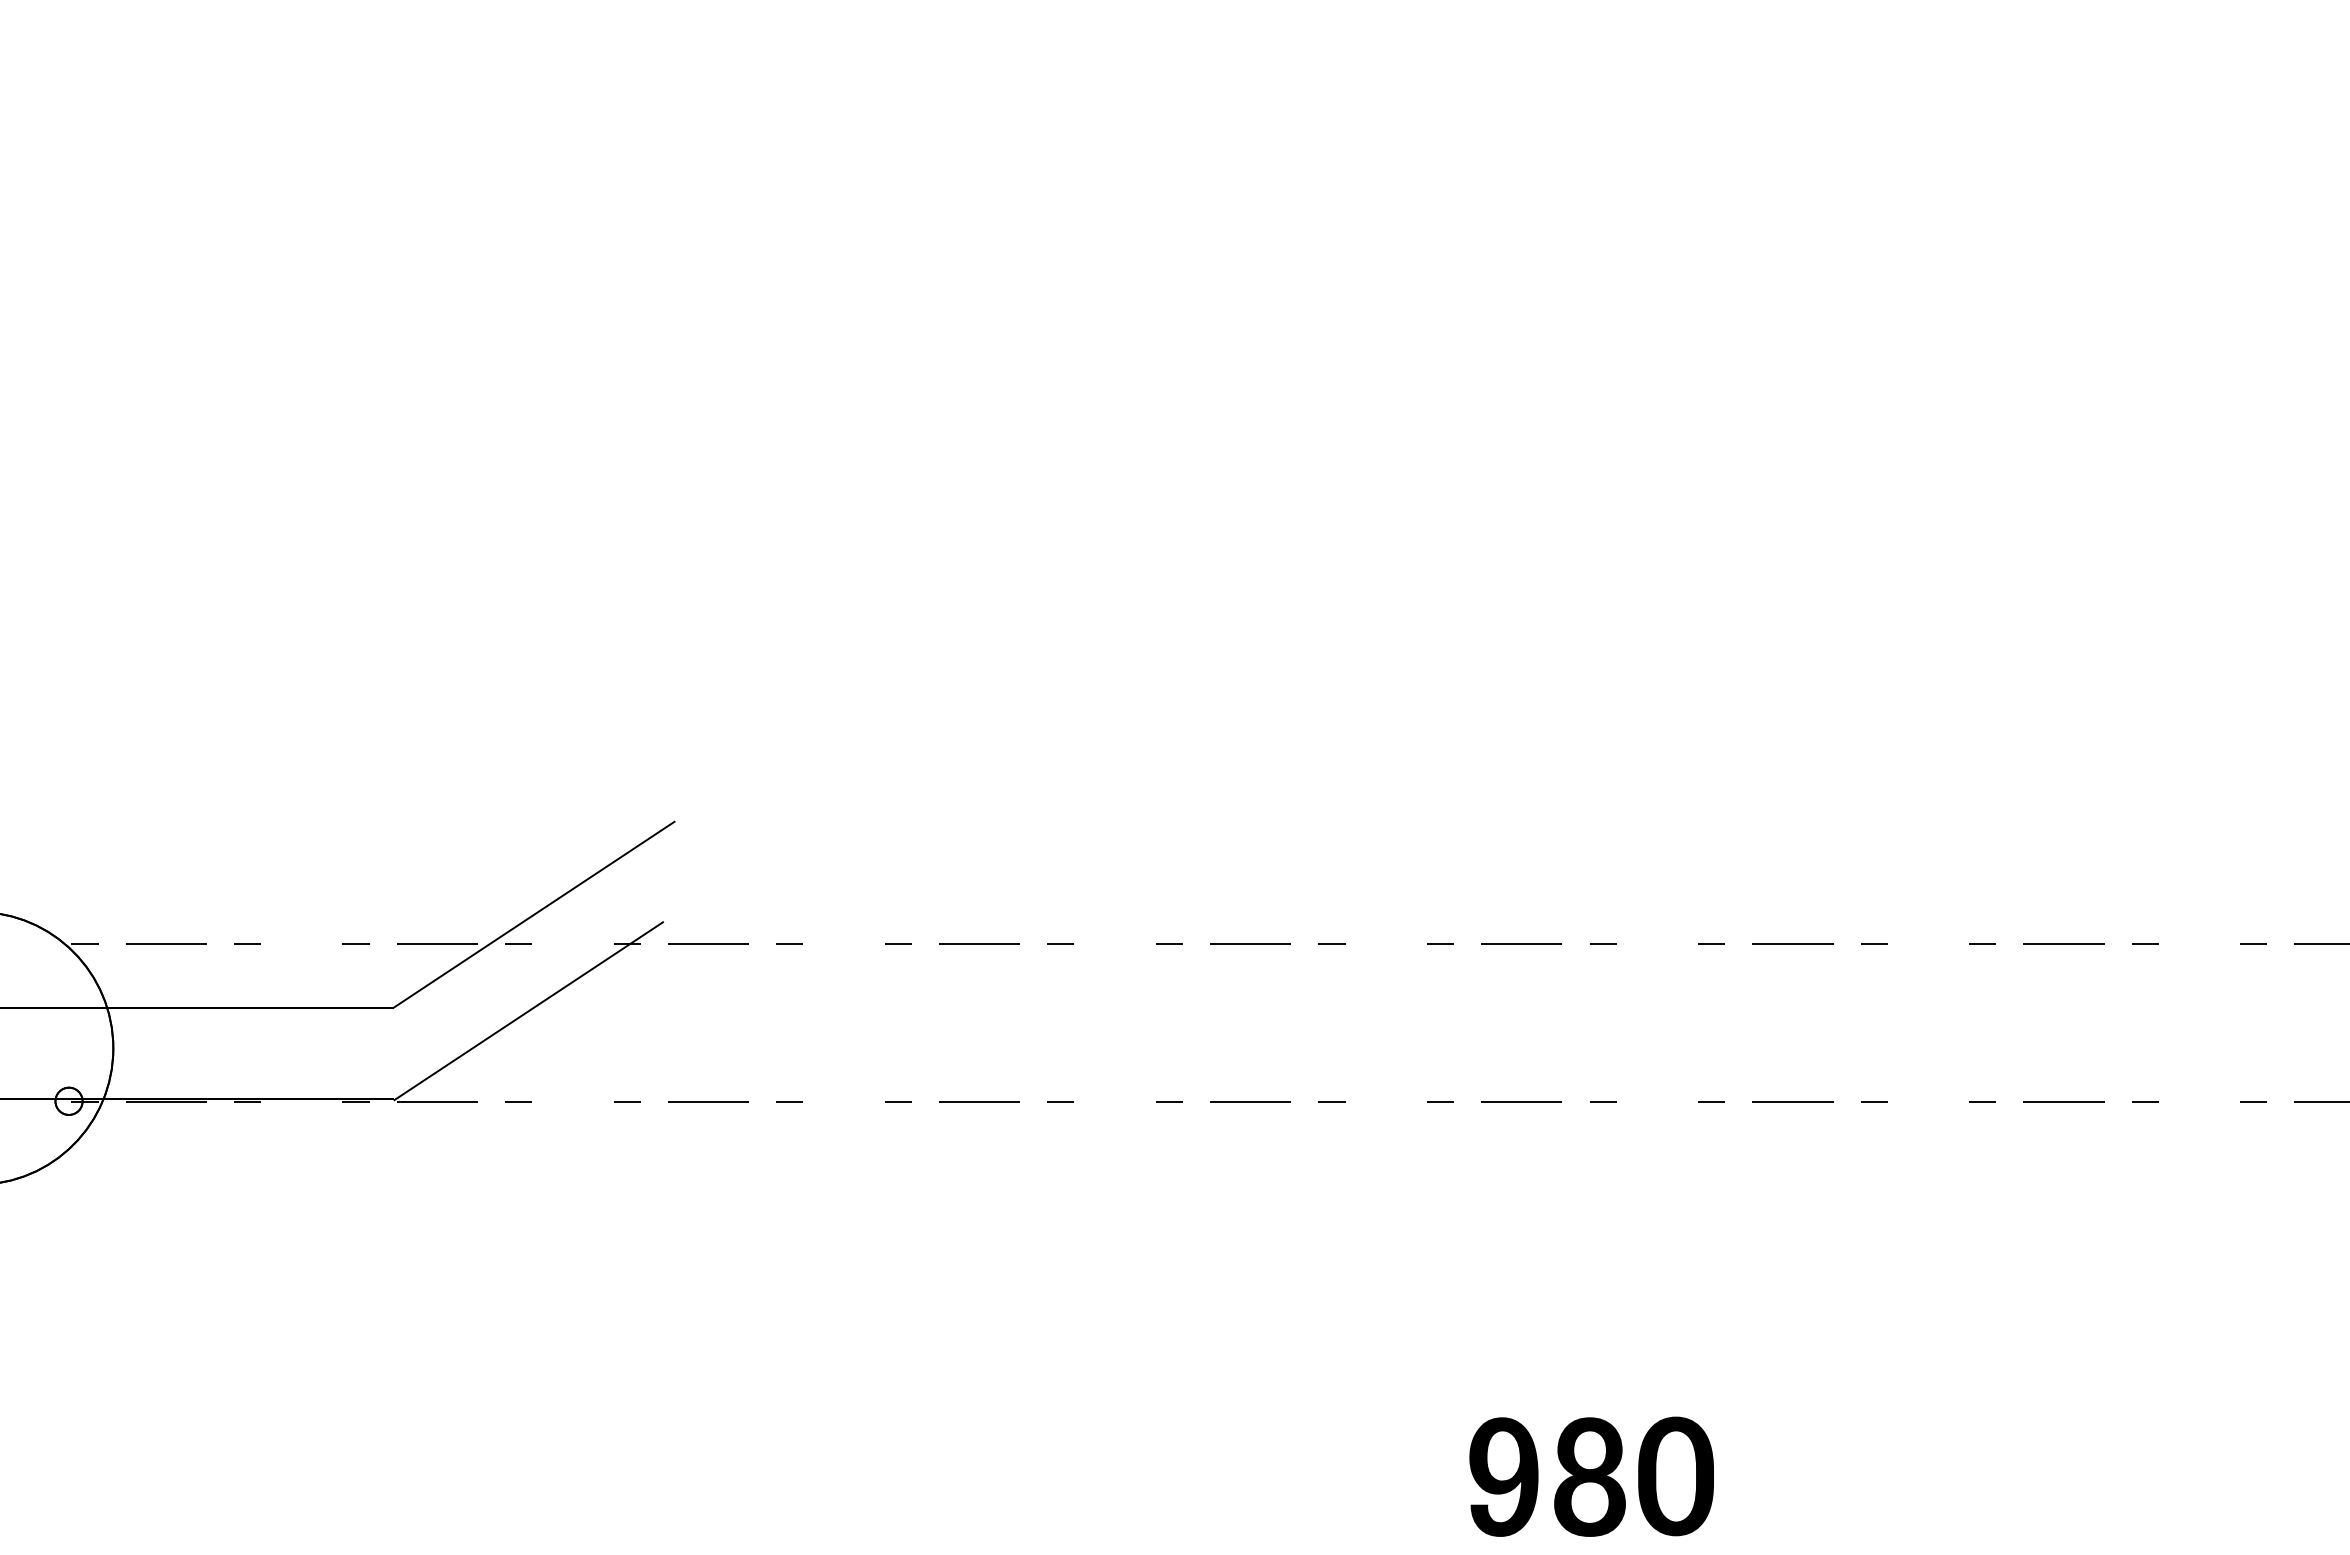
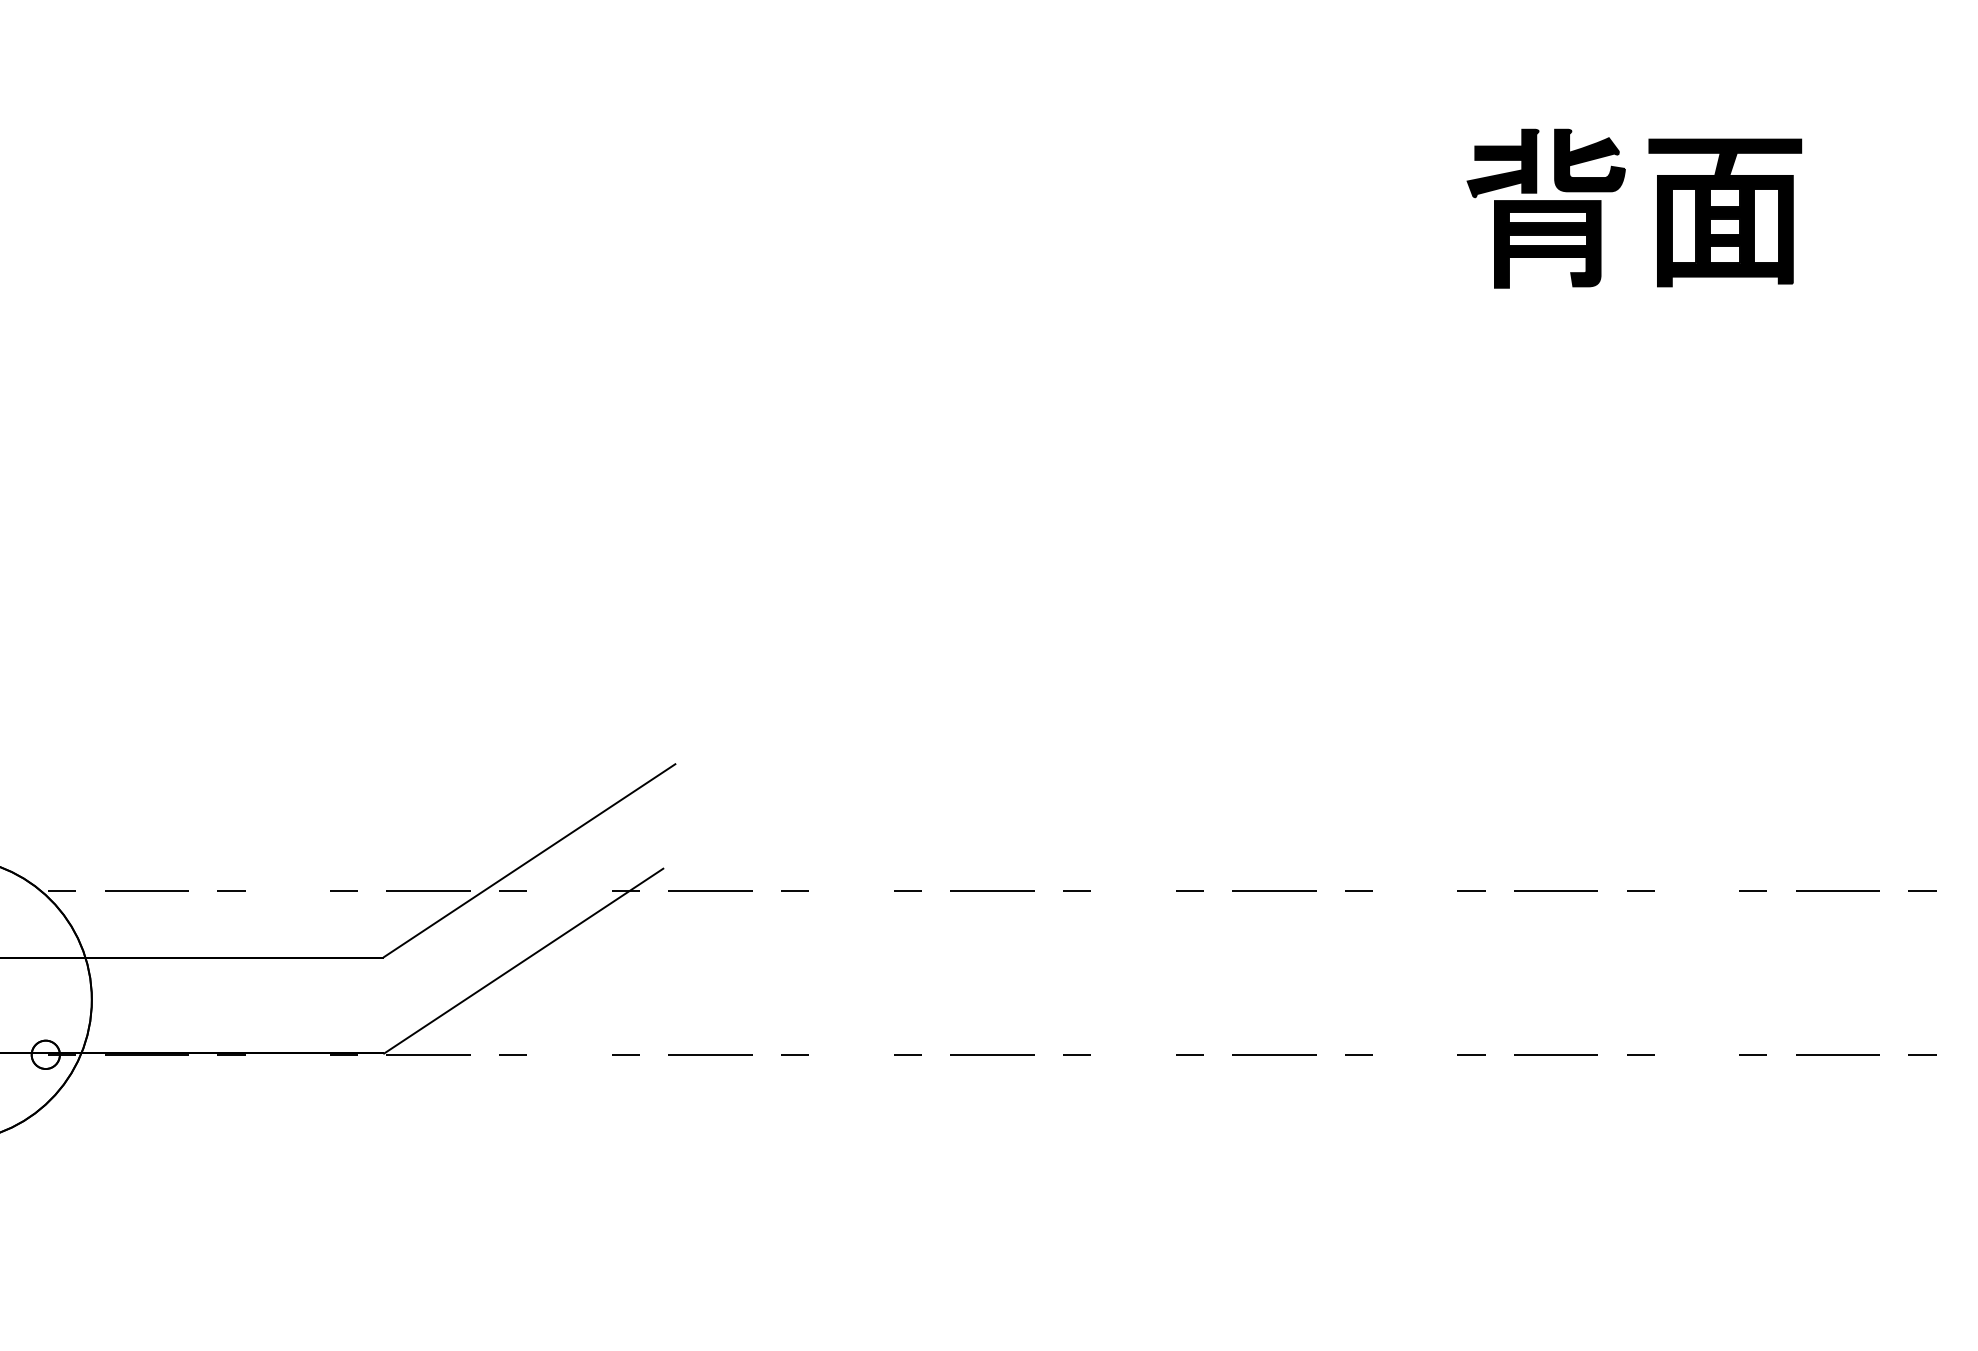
part: (1618, 287) -> (1656, 208), added

